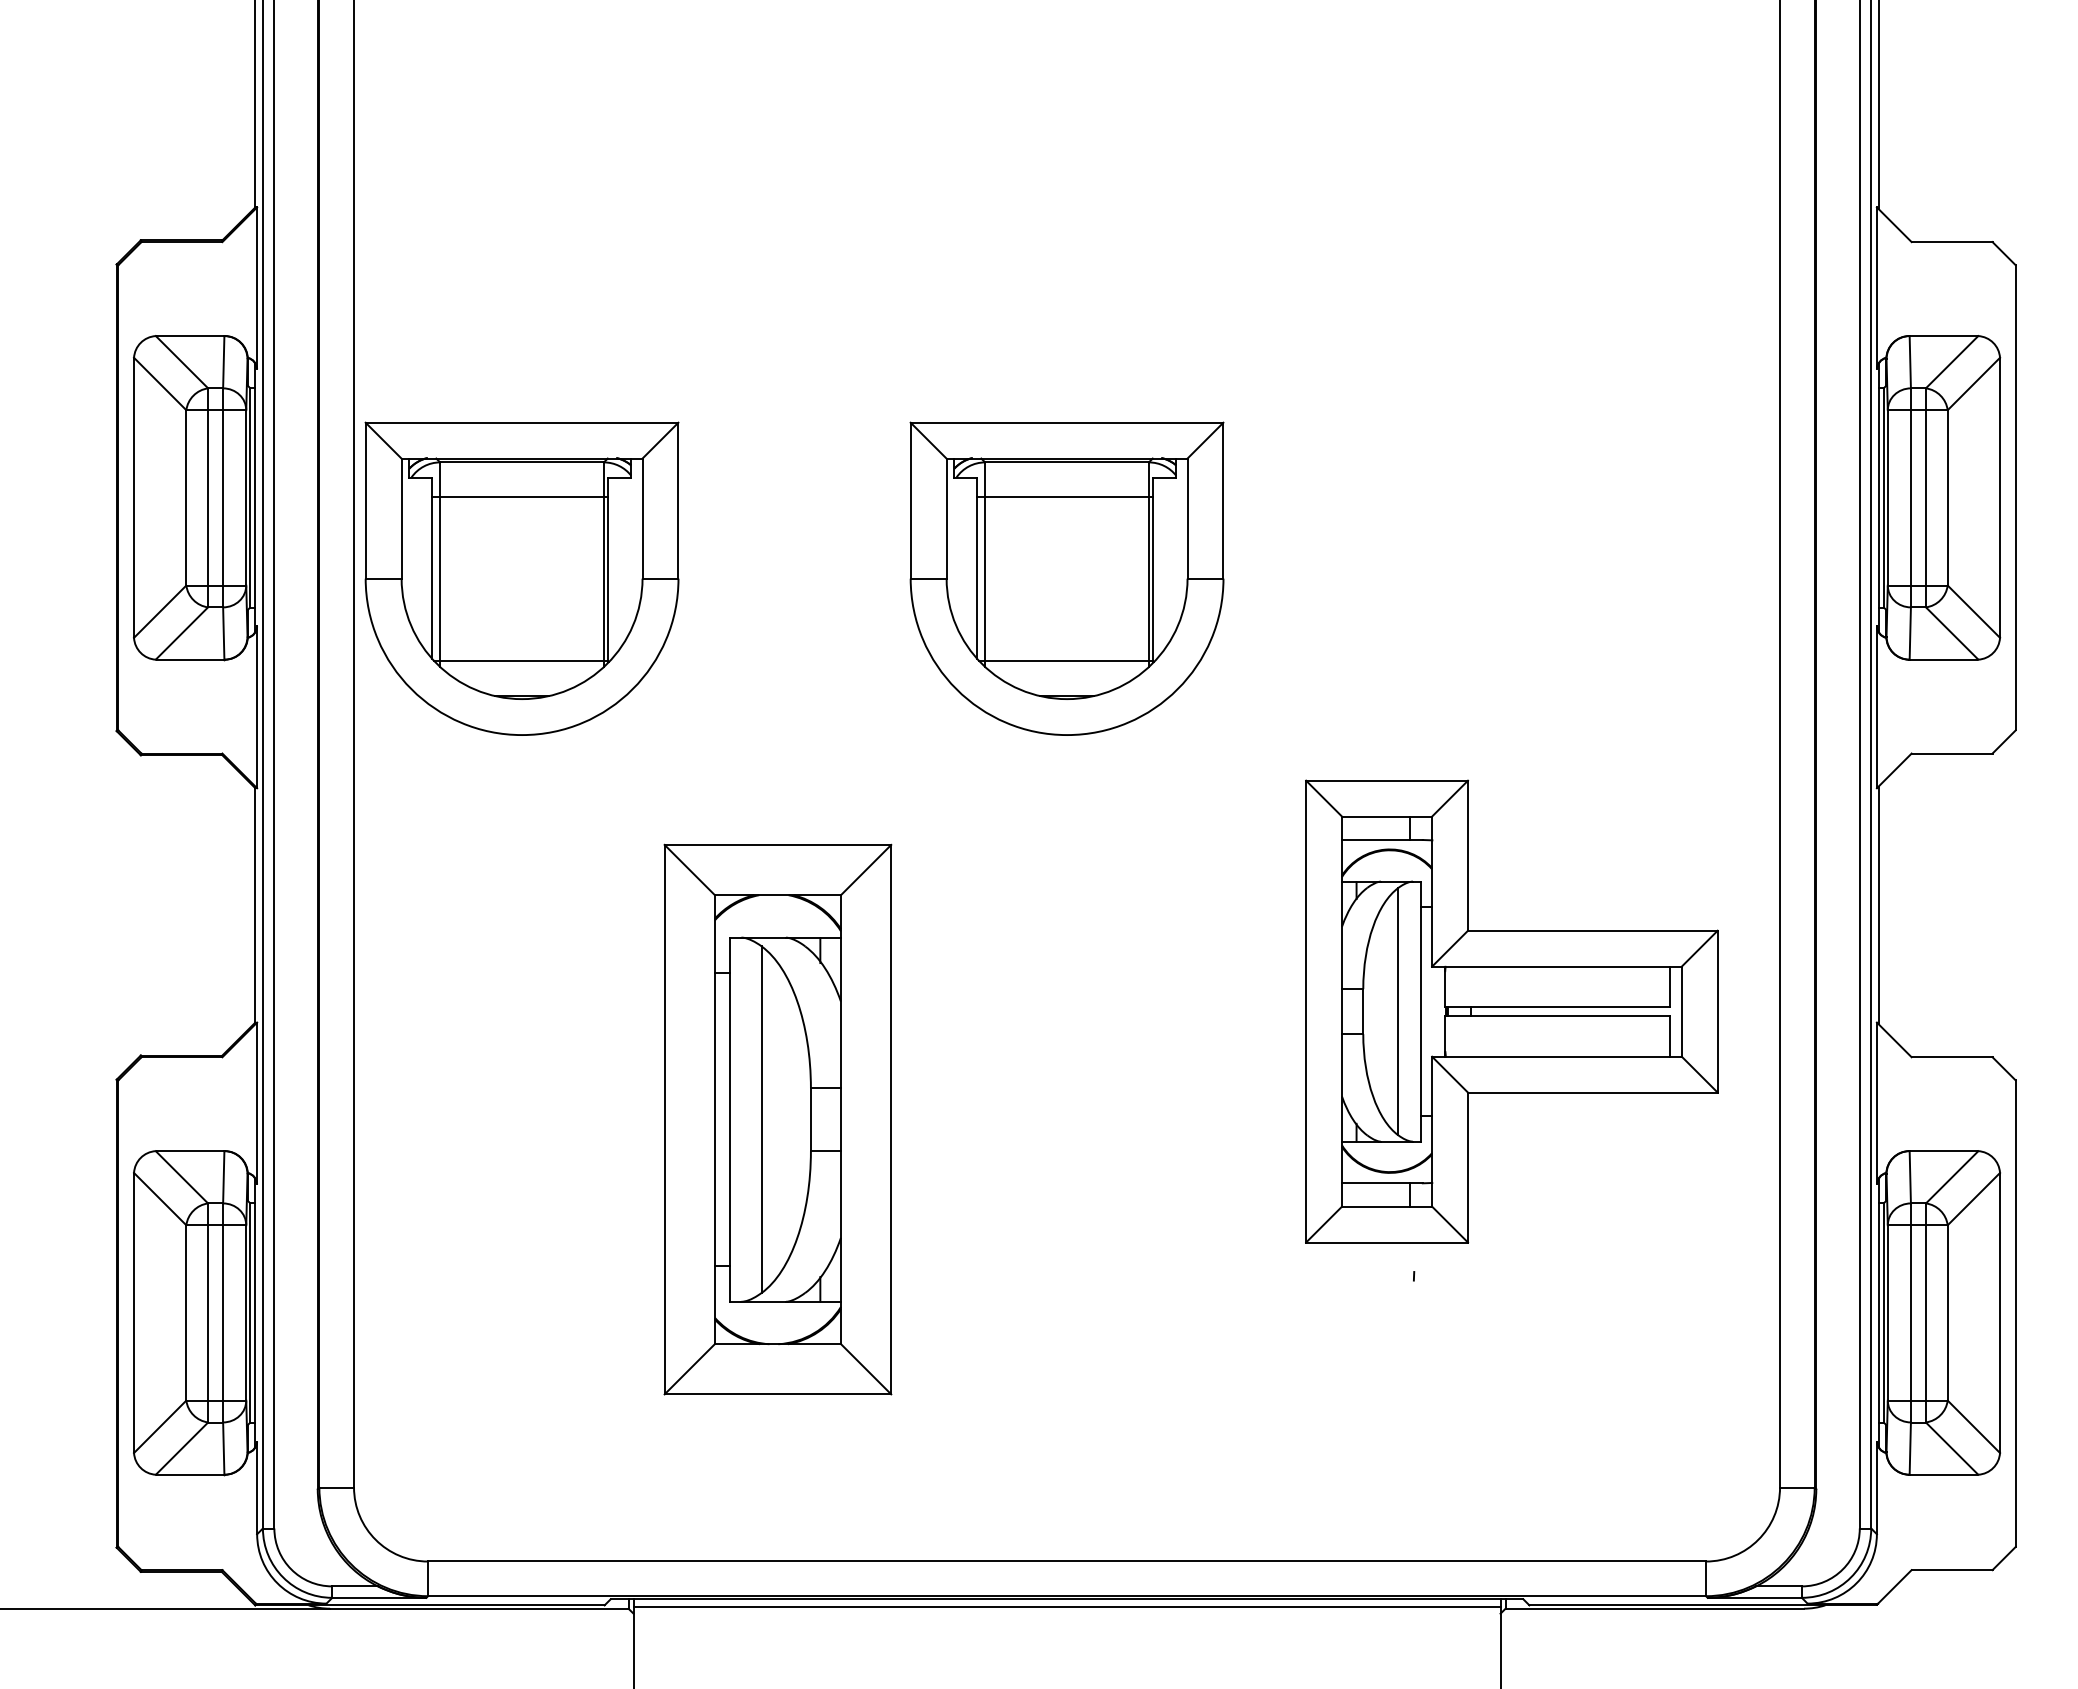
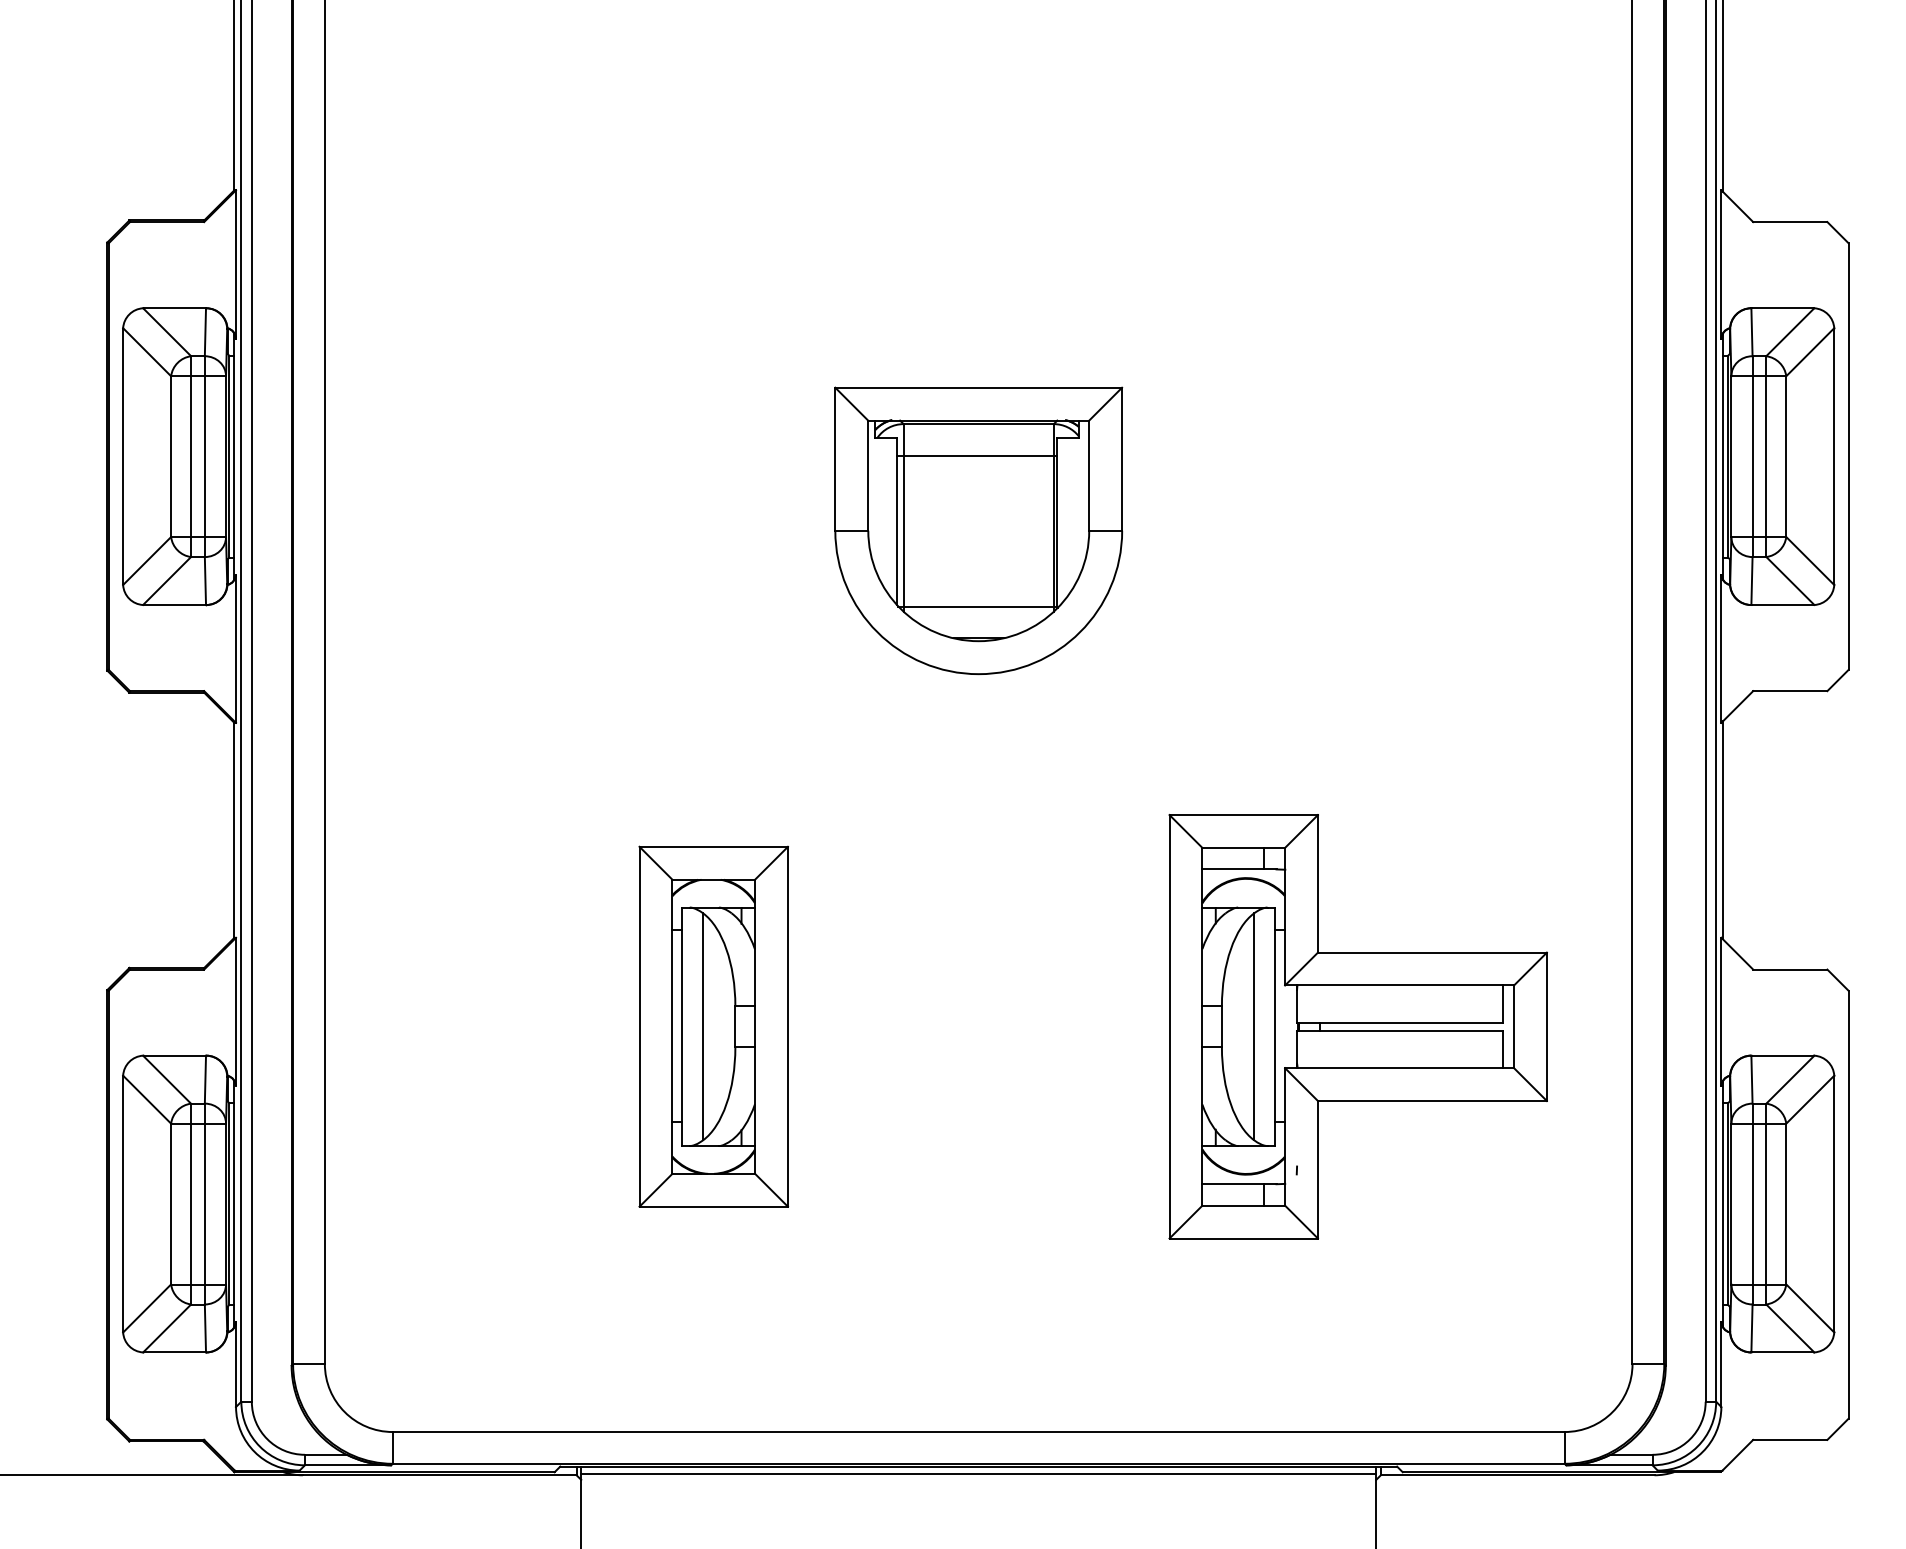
part: (521, 578) -> (478, 530), removed
part: (1511, 1011) -> (1357, 1026), moved
part: (778, 1119) -> (714, 1026), size x0.71

